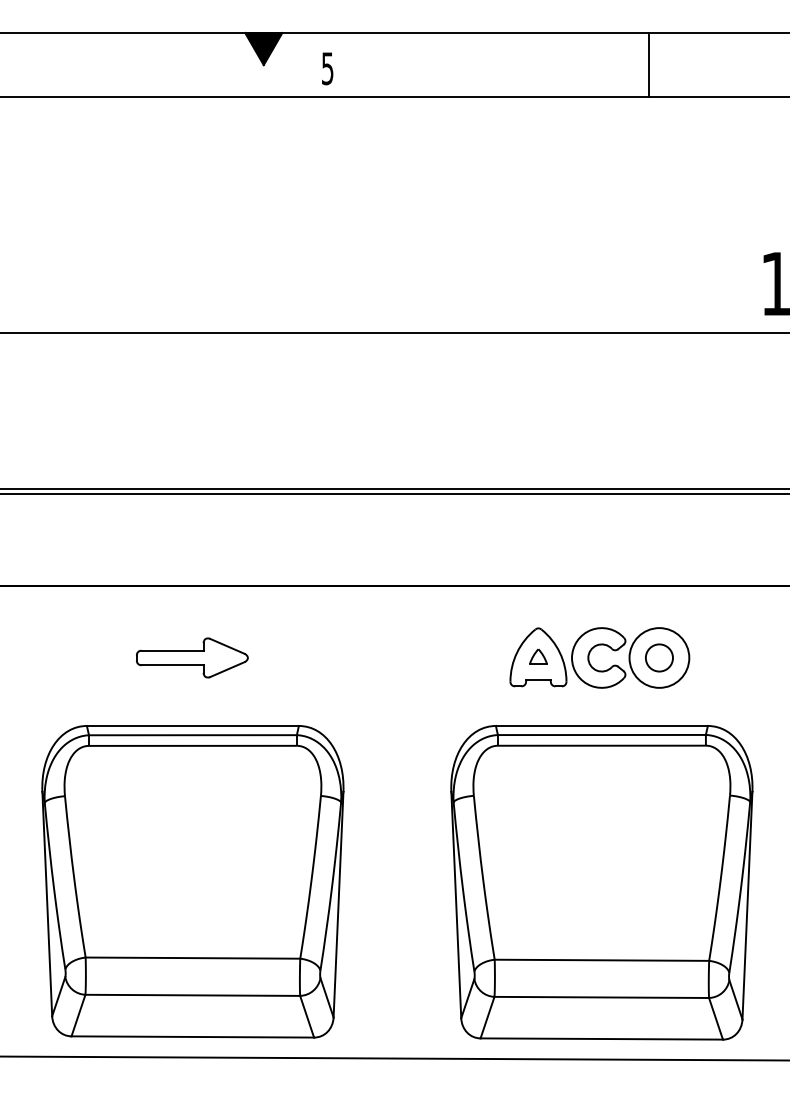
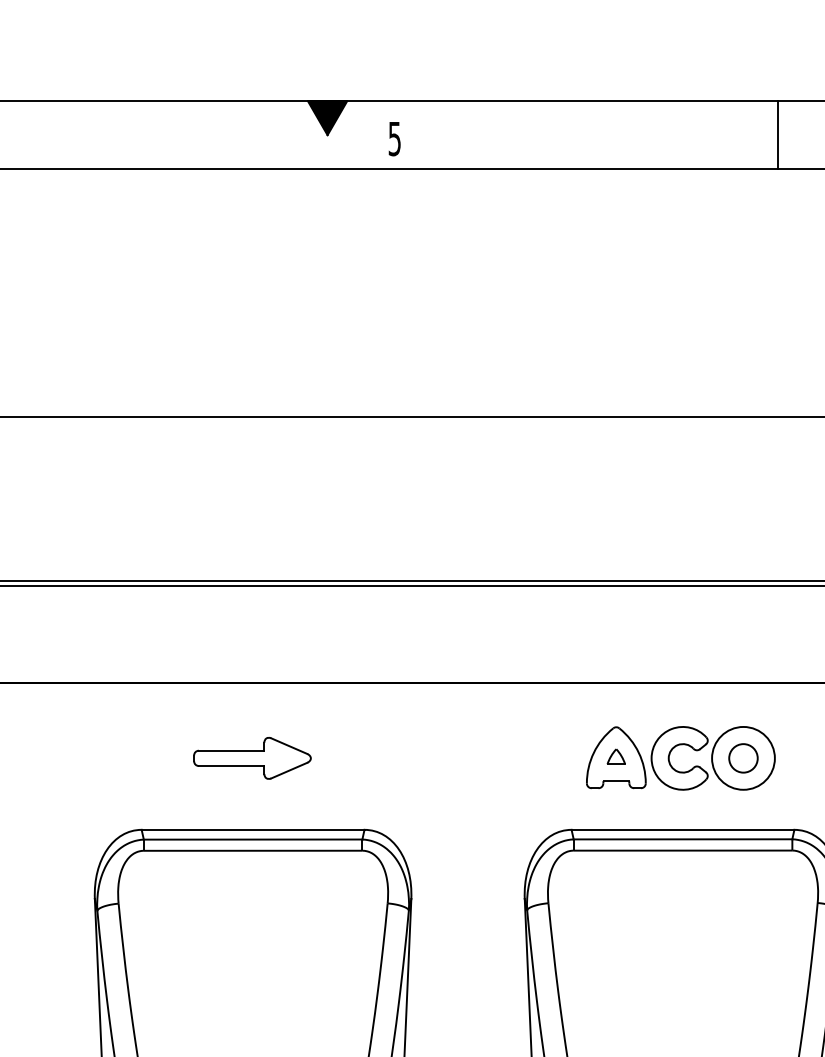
line: (649, 65) -> (778, 135), moved

